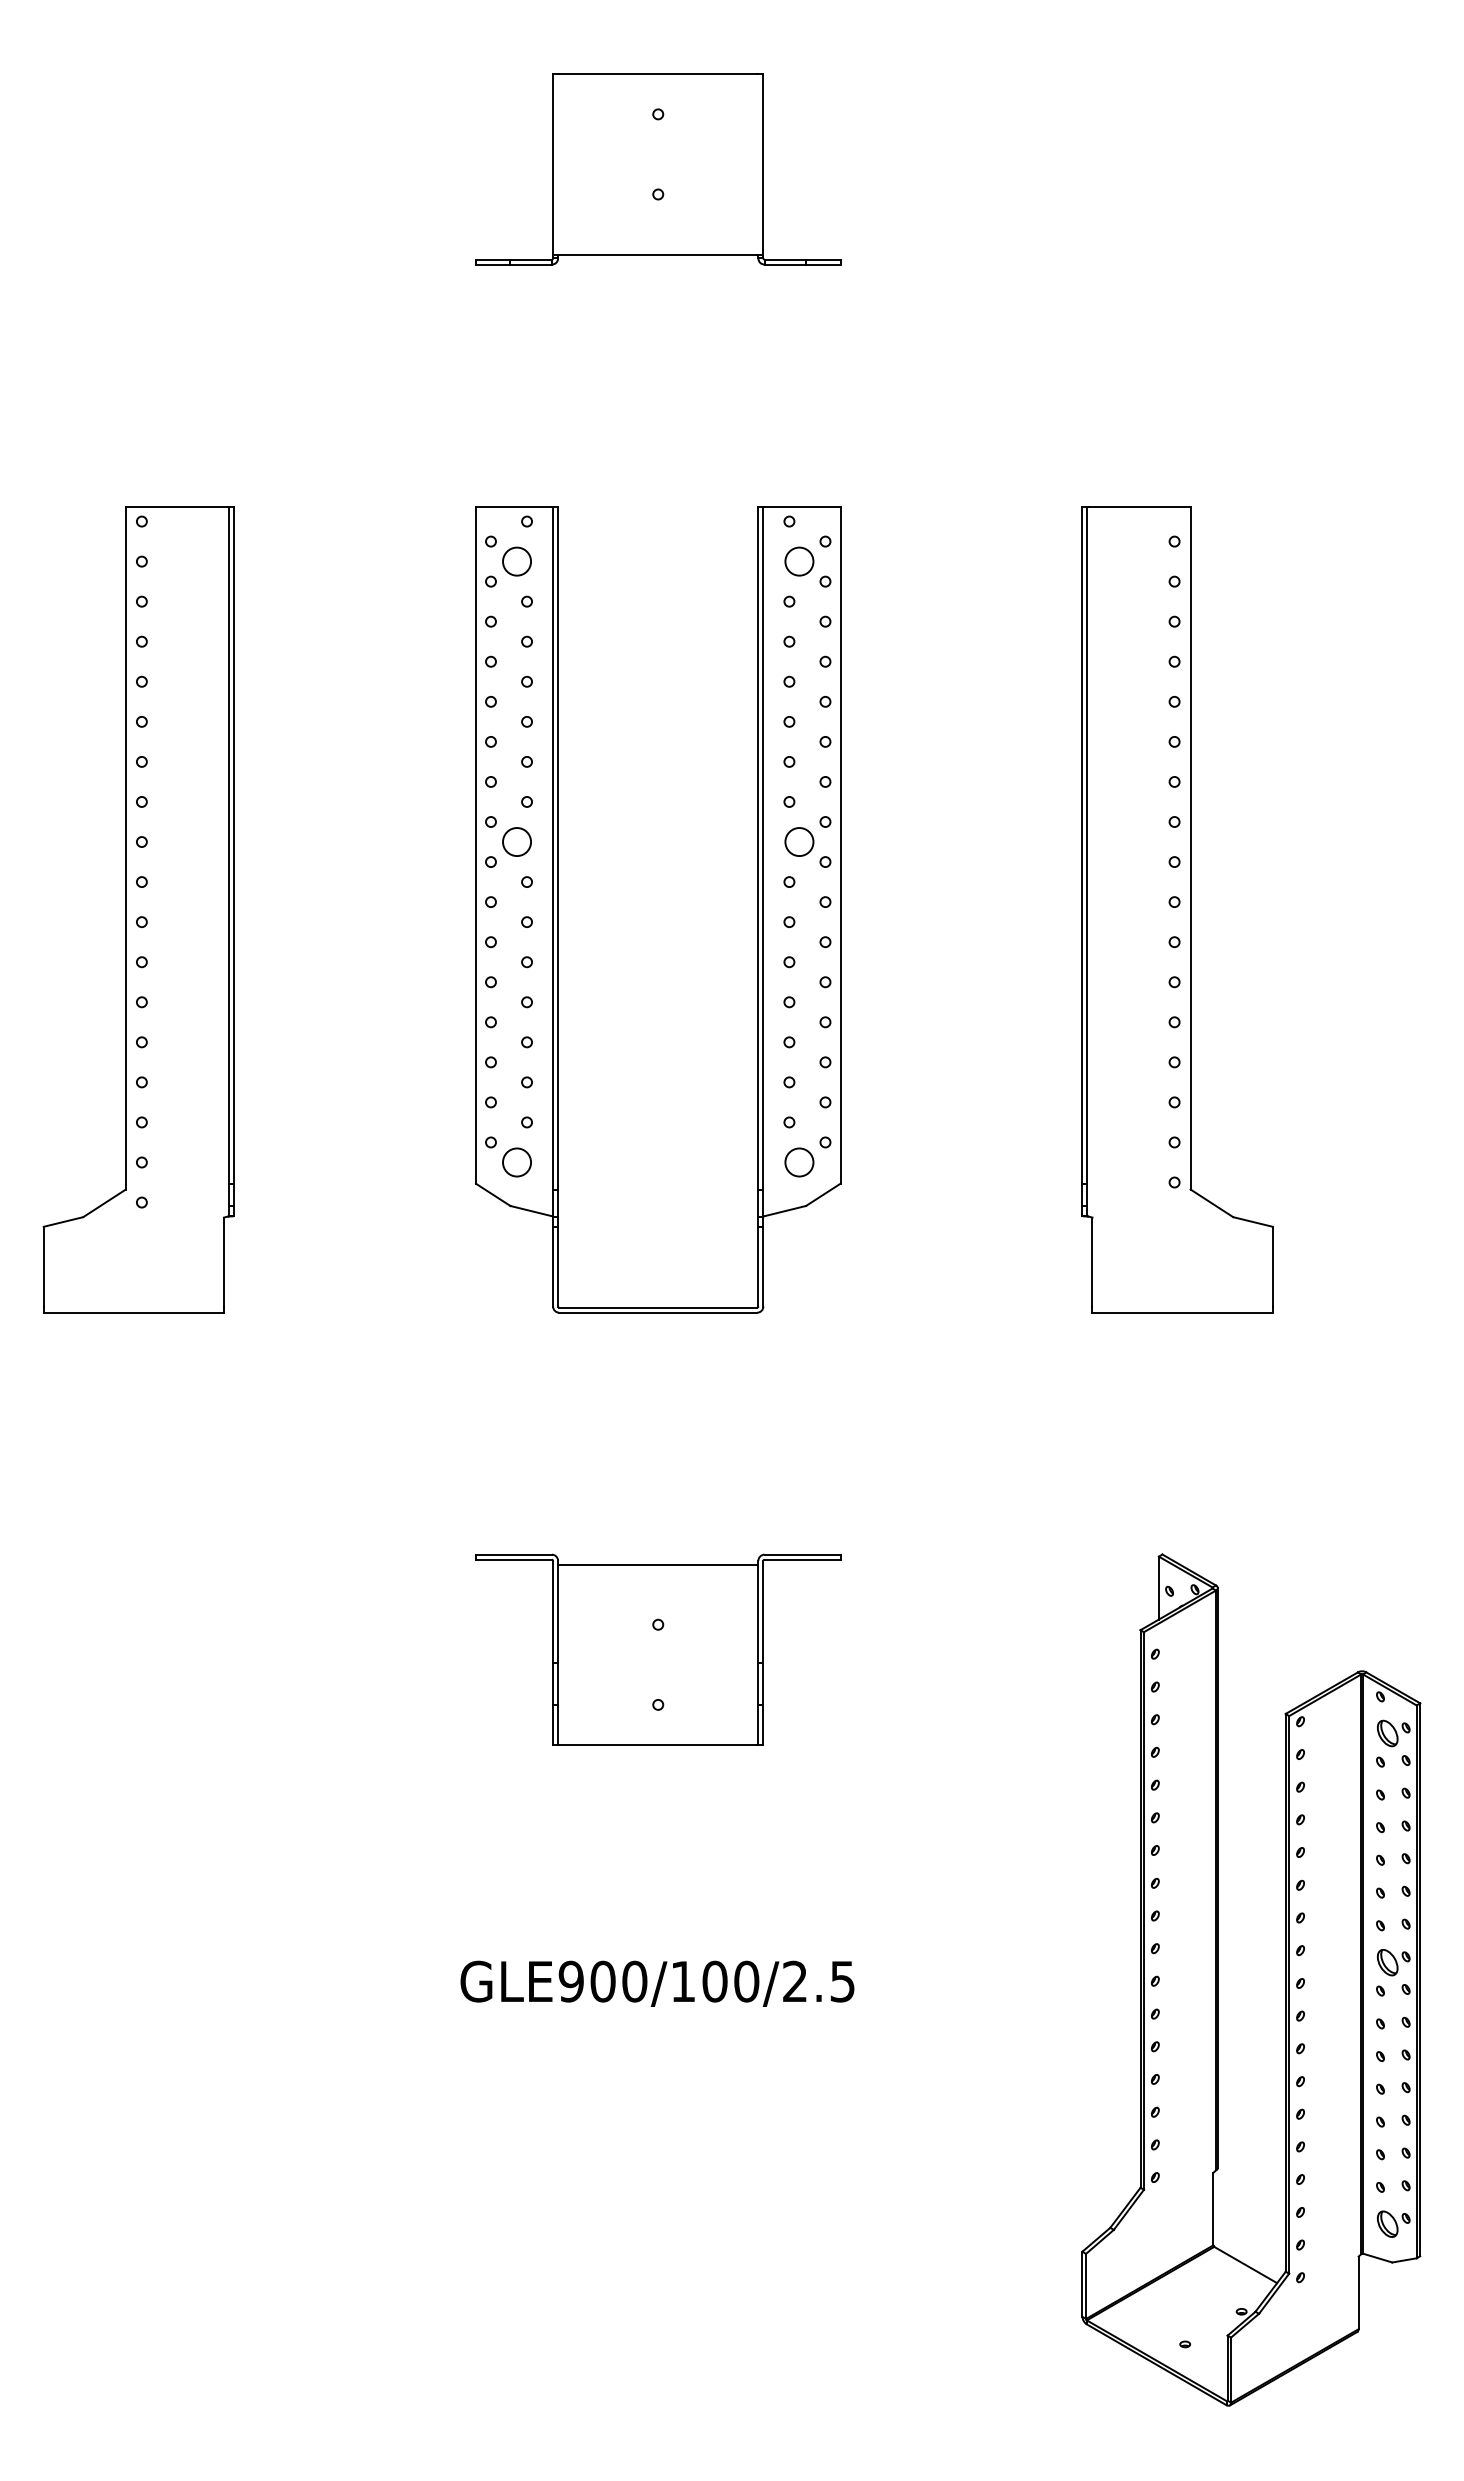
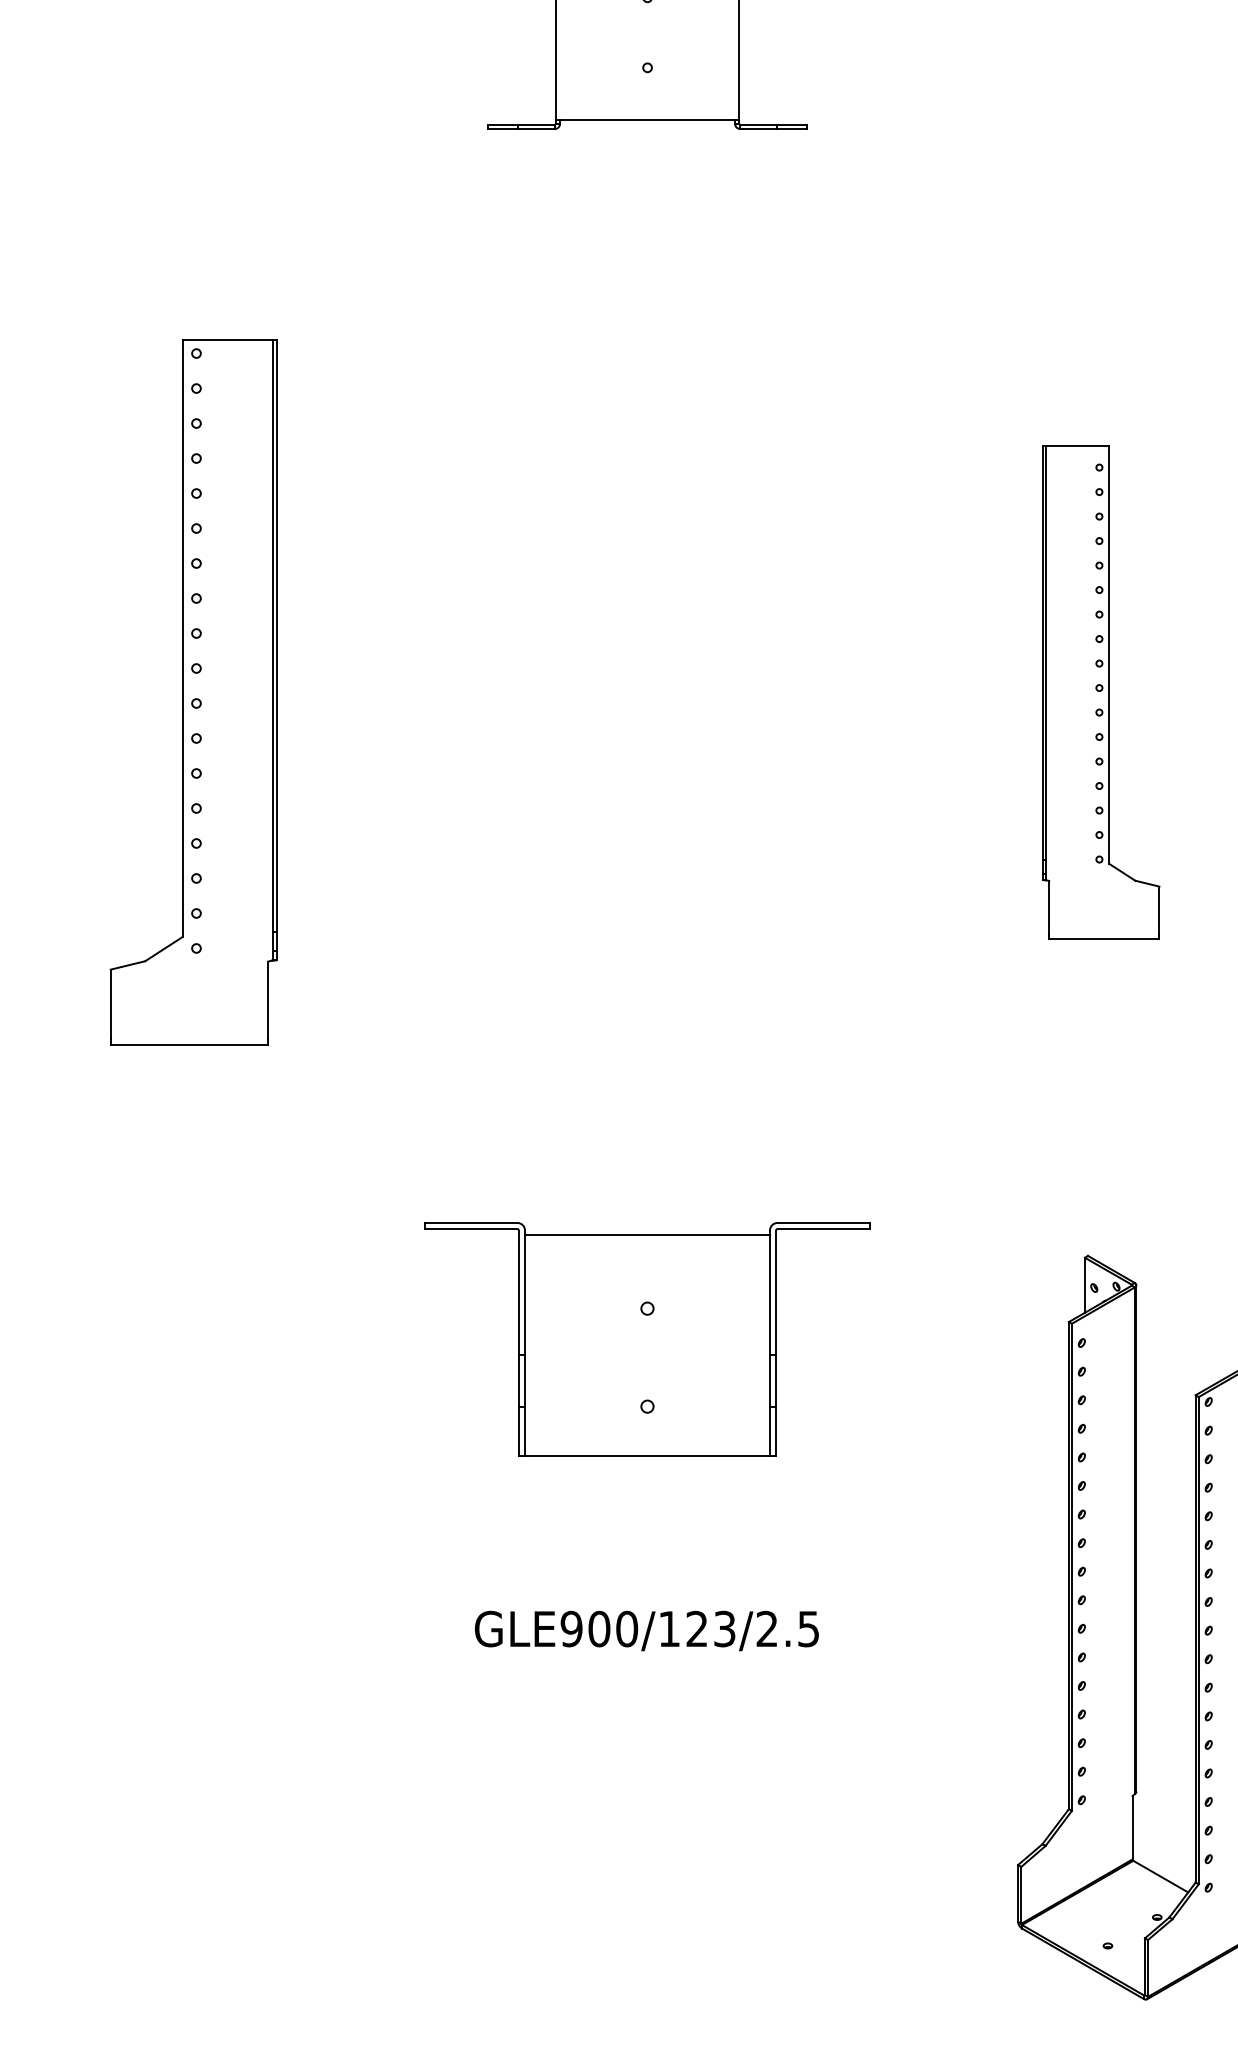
part: (757, 909) -> (734, 692), removed
part: (1177, 909) -> (1101, 692), size x0.7
part: (658, 1649) -> (647, 1338), size x1.4
text: (730, 1981) -> (710, 1628), GLE900/100/2.5 -> GLE900/123/2.5

